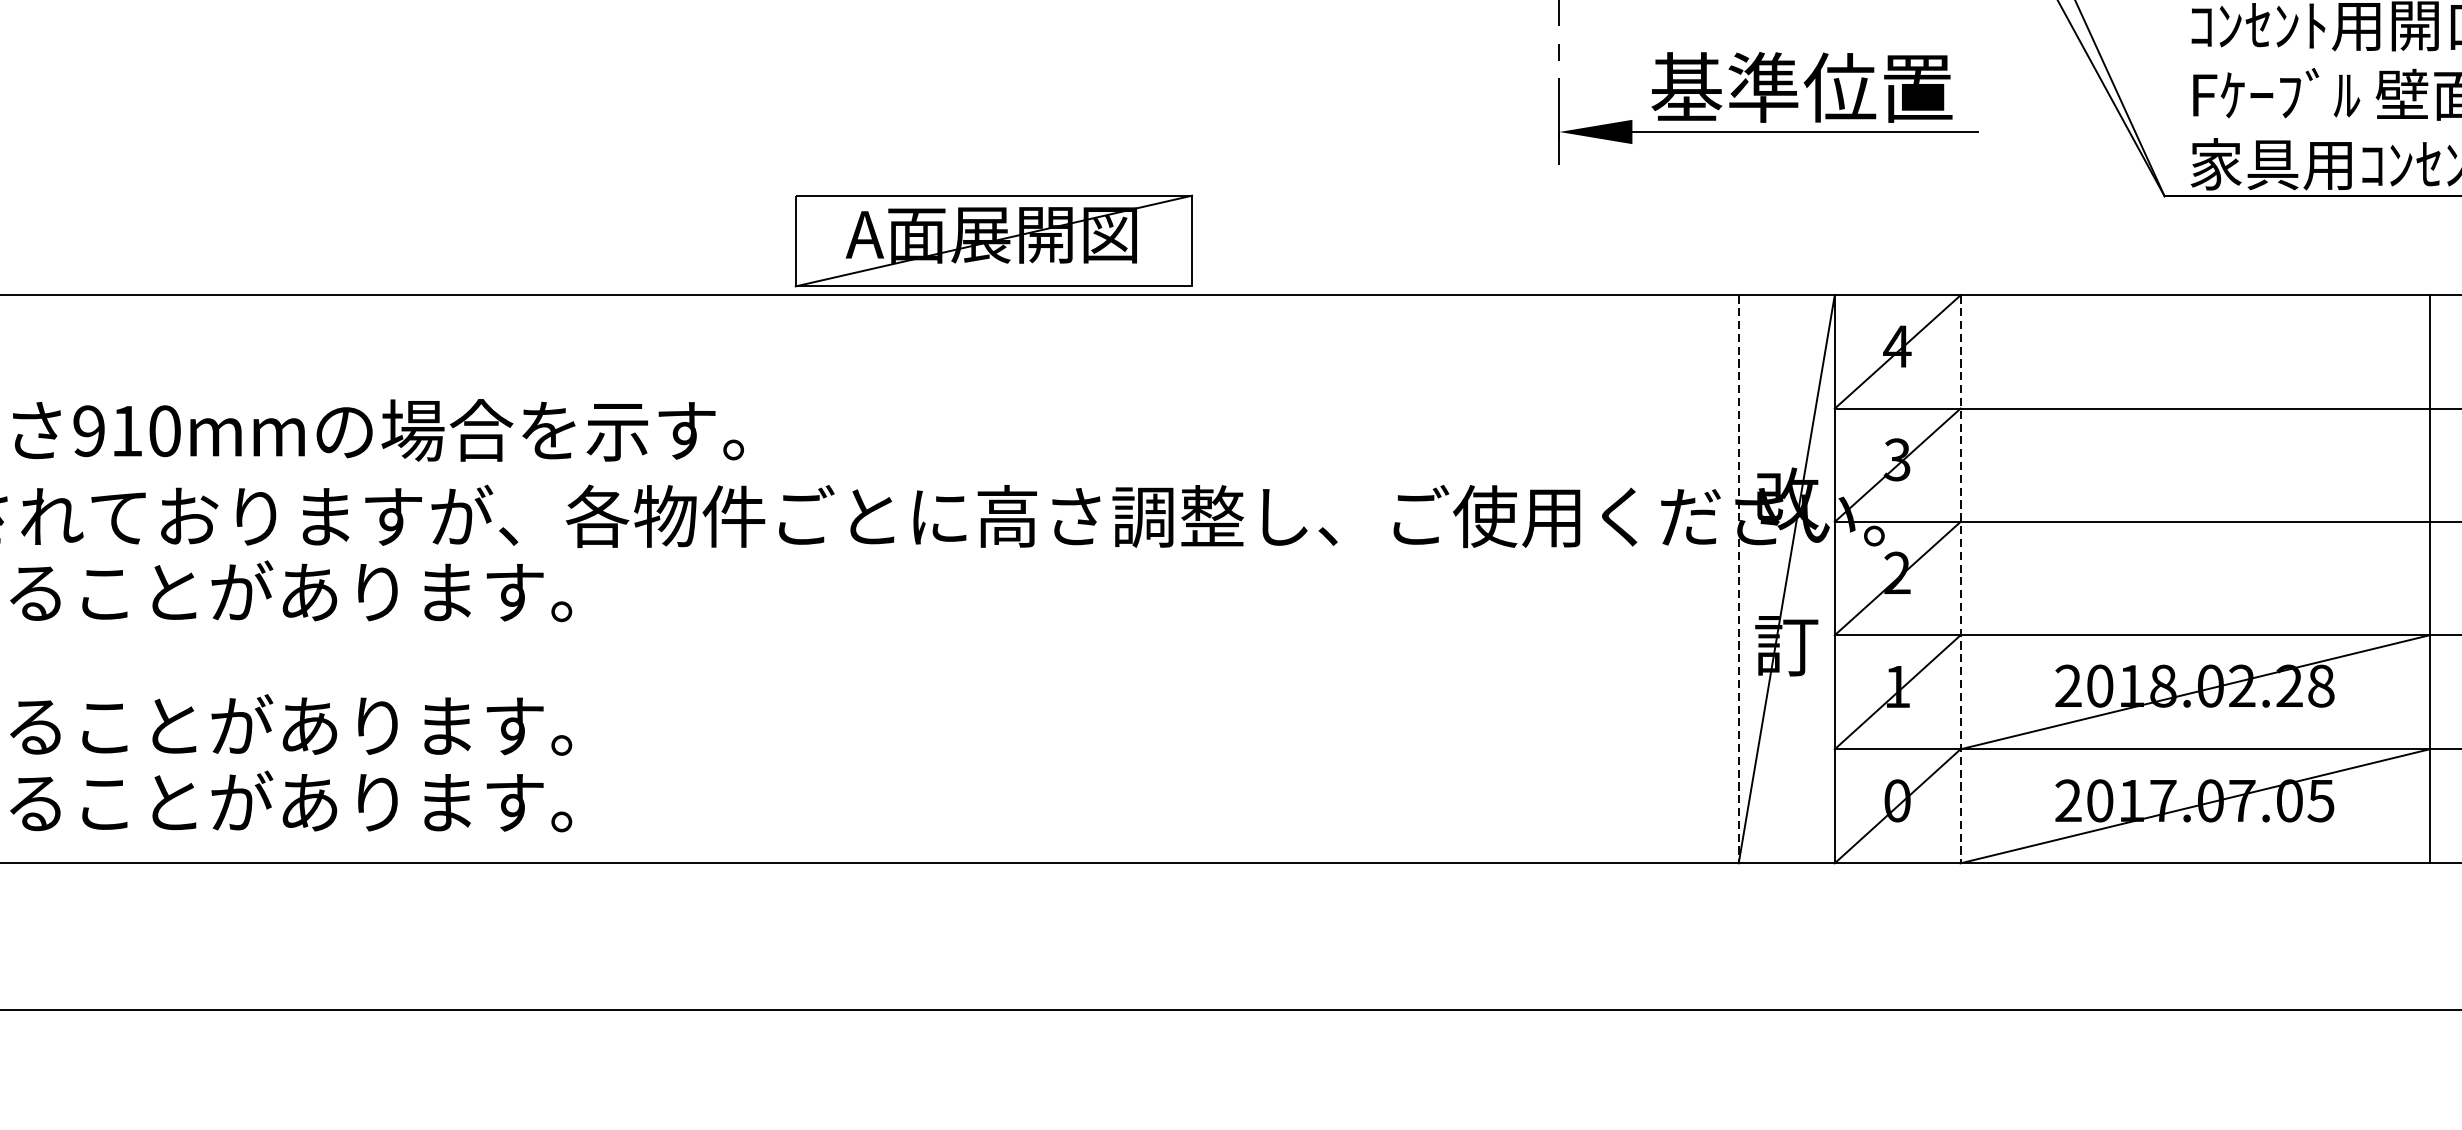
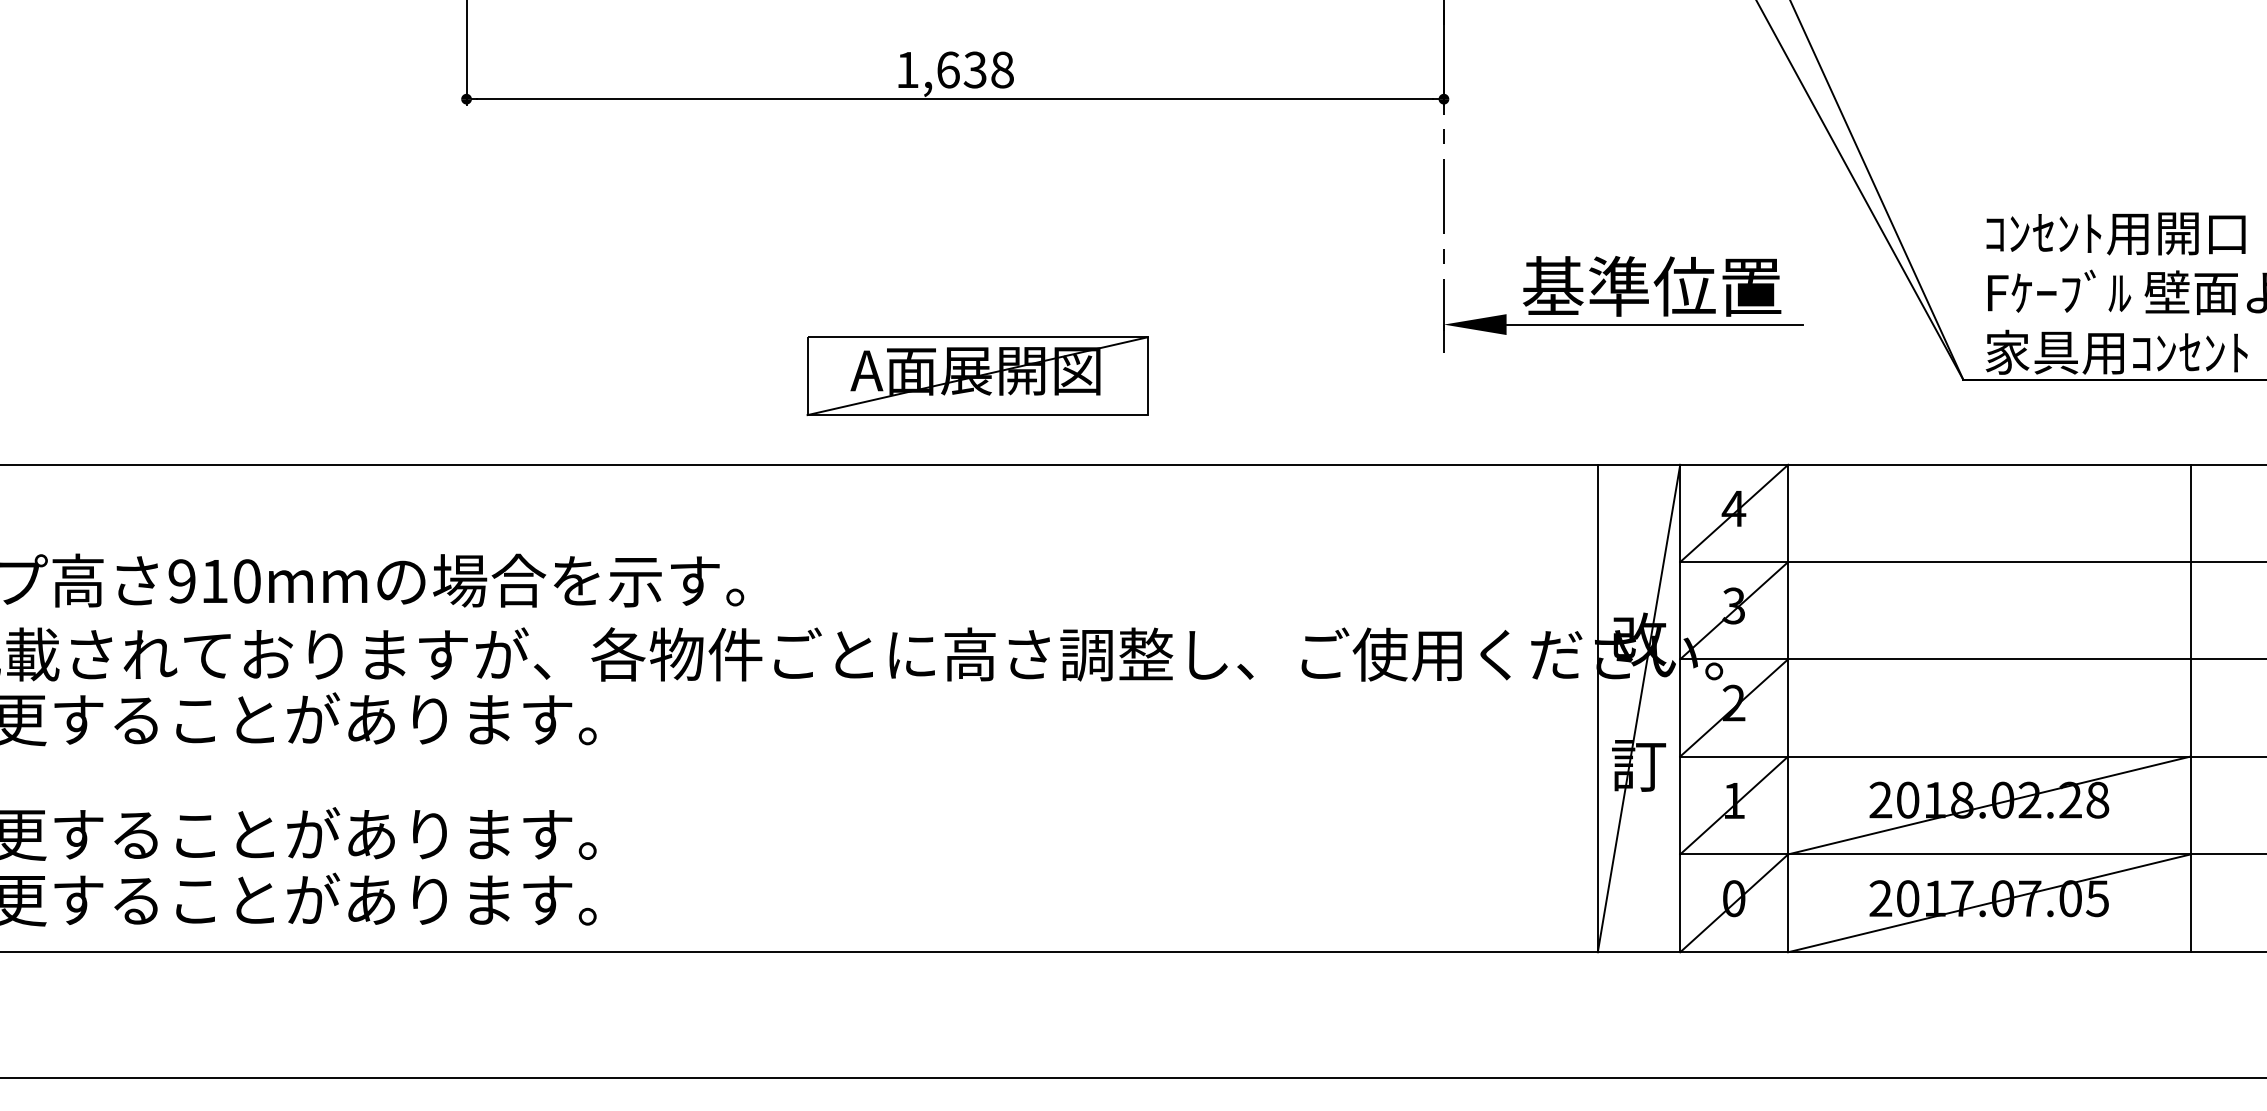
part: (993, 240) -> (977, 375), moved
line: (1738, 579) -> (1597, 708), dashed -> solid
line: (1960, 579) -> (1788, 708), dashed -> solid

